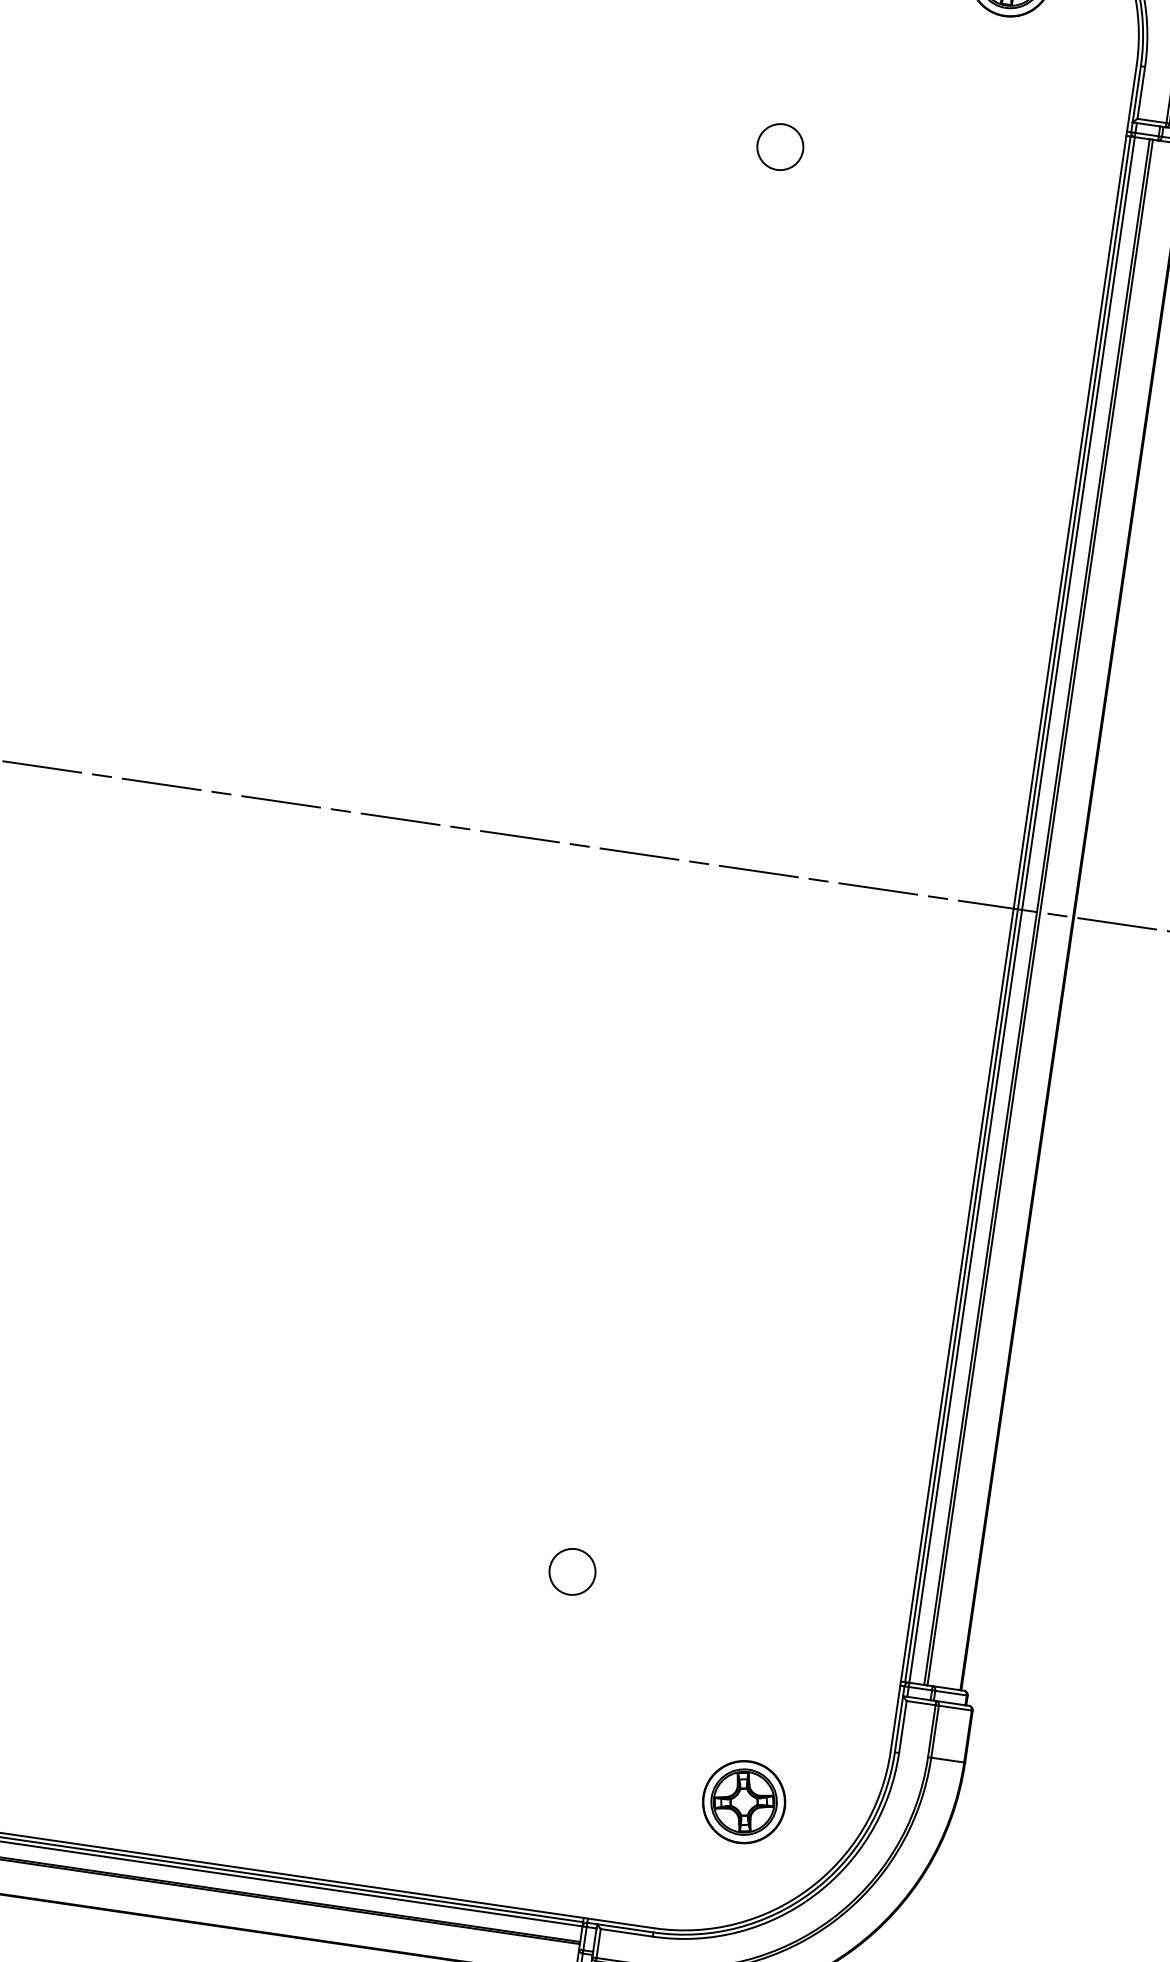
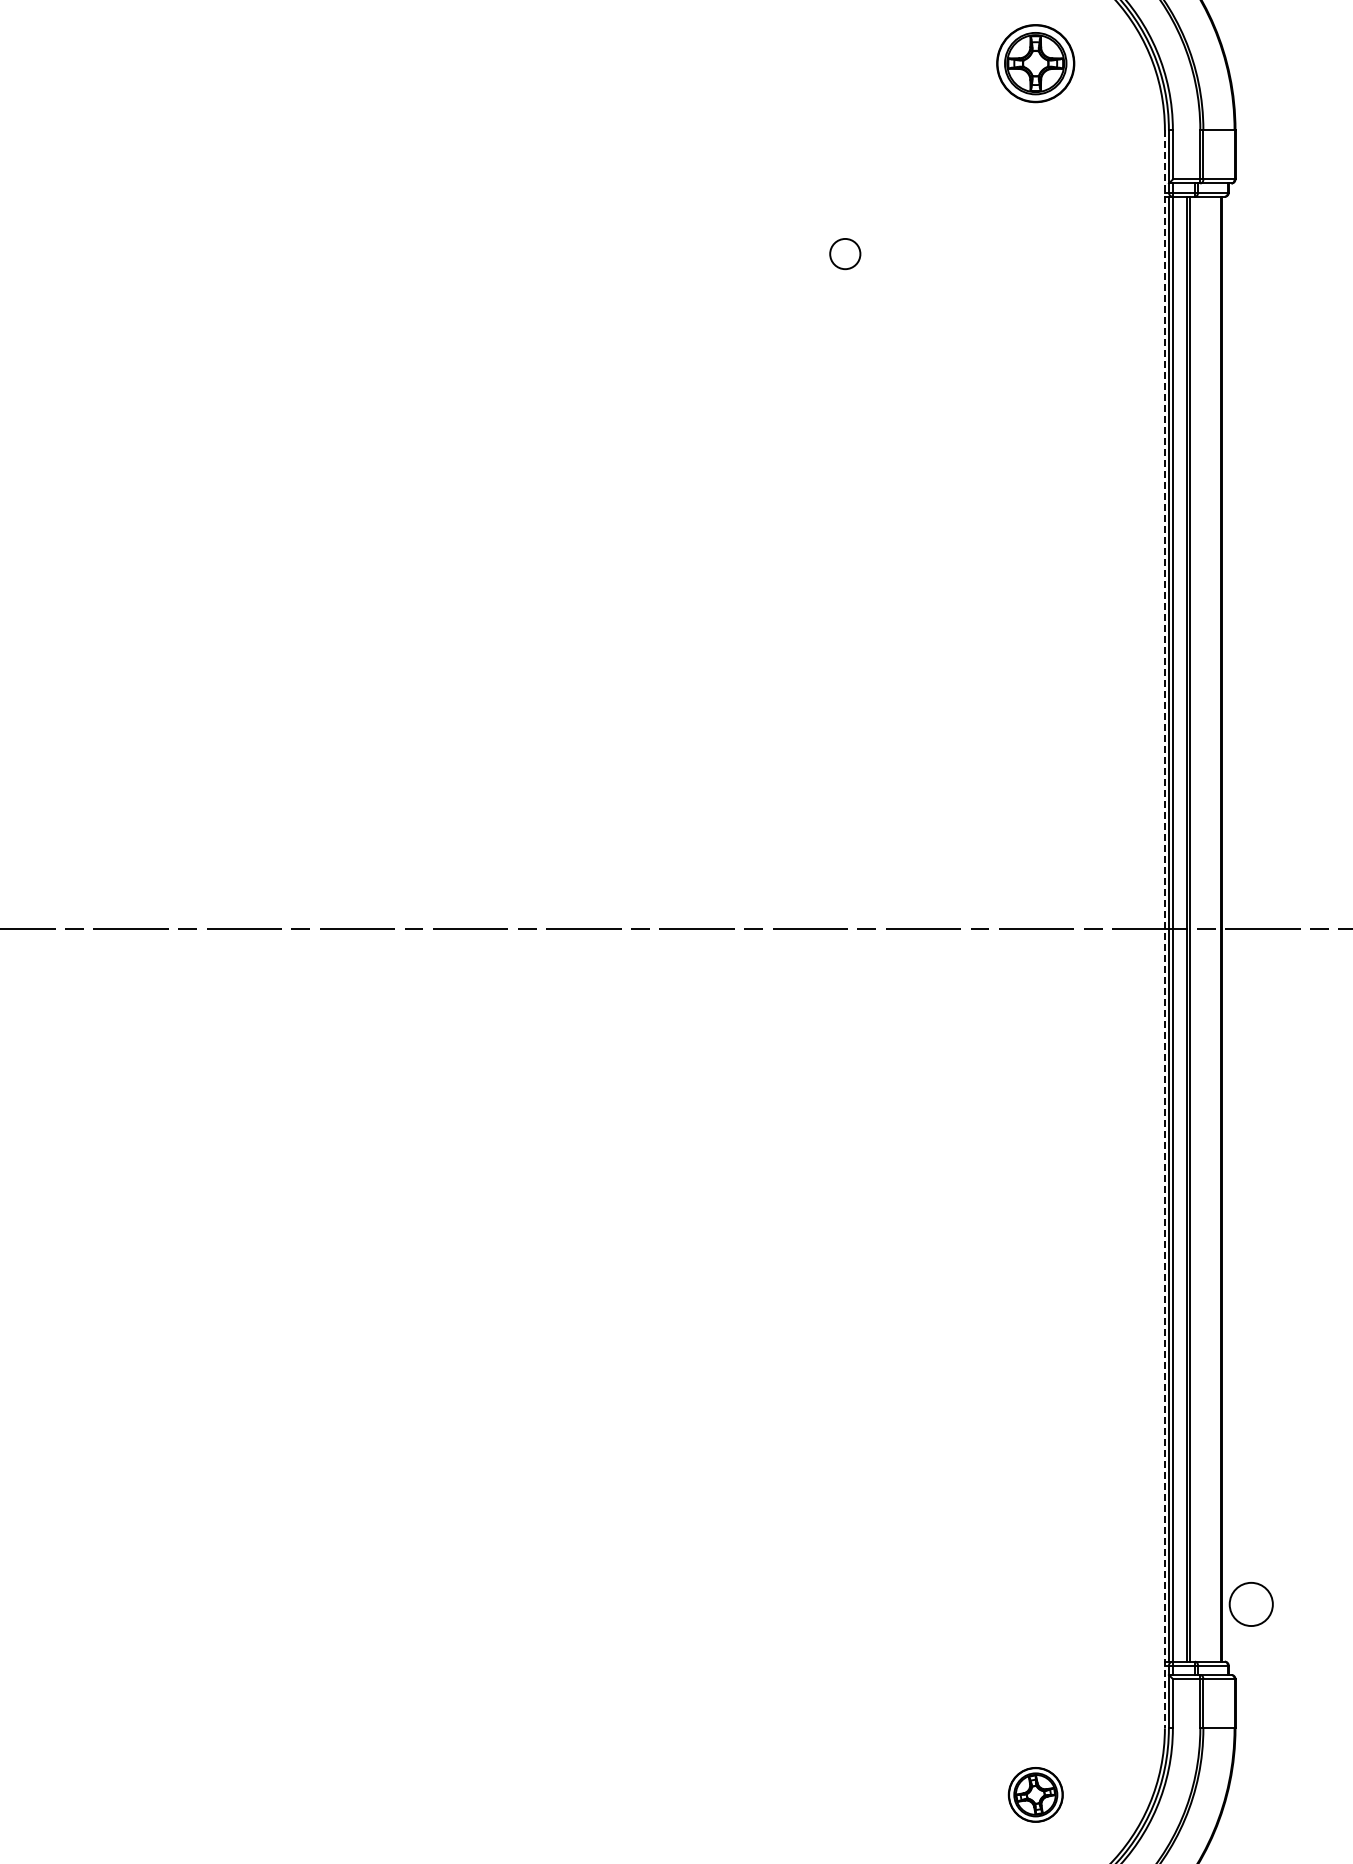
circle: (779, 146) -> (844, 253), size x0.7
line: (1013, 908) -> (1164, 929), solid -> dashed
circle: (571, 1571) -> (1250, 1604), moved
part: (743, 1801) -> (1035, 1794), size x0.7

